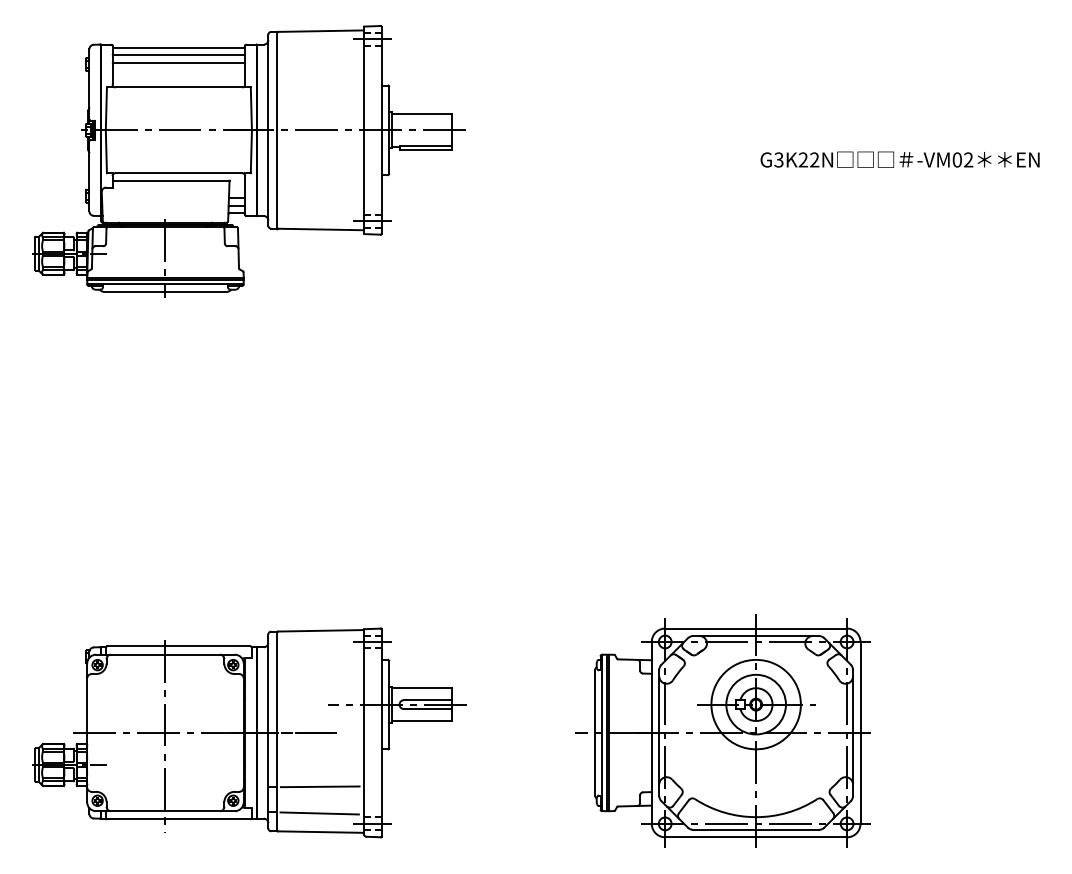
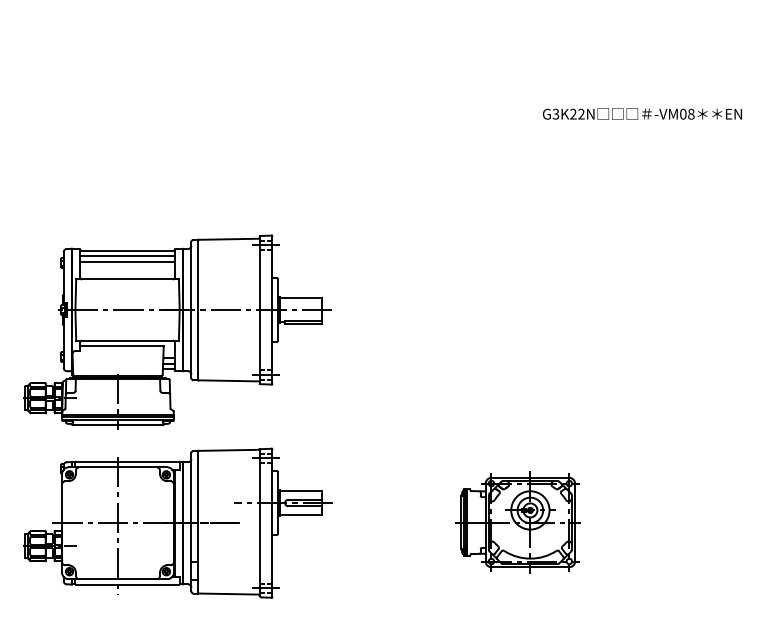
text: (968, 158) -> (691, 113), -VM02 -> -VM08
part: (248, 160) -> (177, 331), moved
part: (723, 730) -> (516, 521), size x0.6
line: (320, 786) -> (228, 561), removed
line: (320, 813) -> (228, 580), removed

